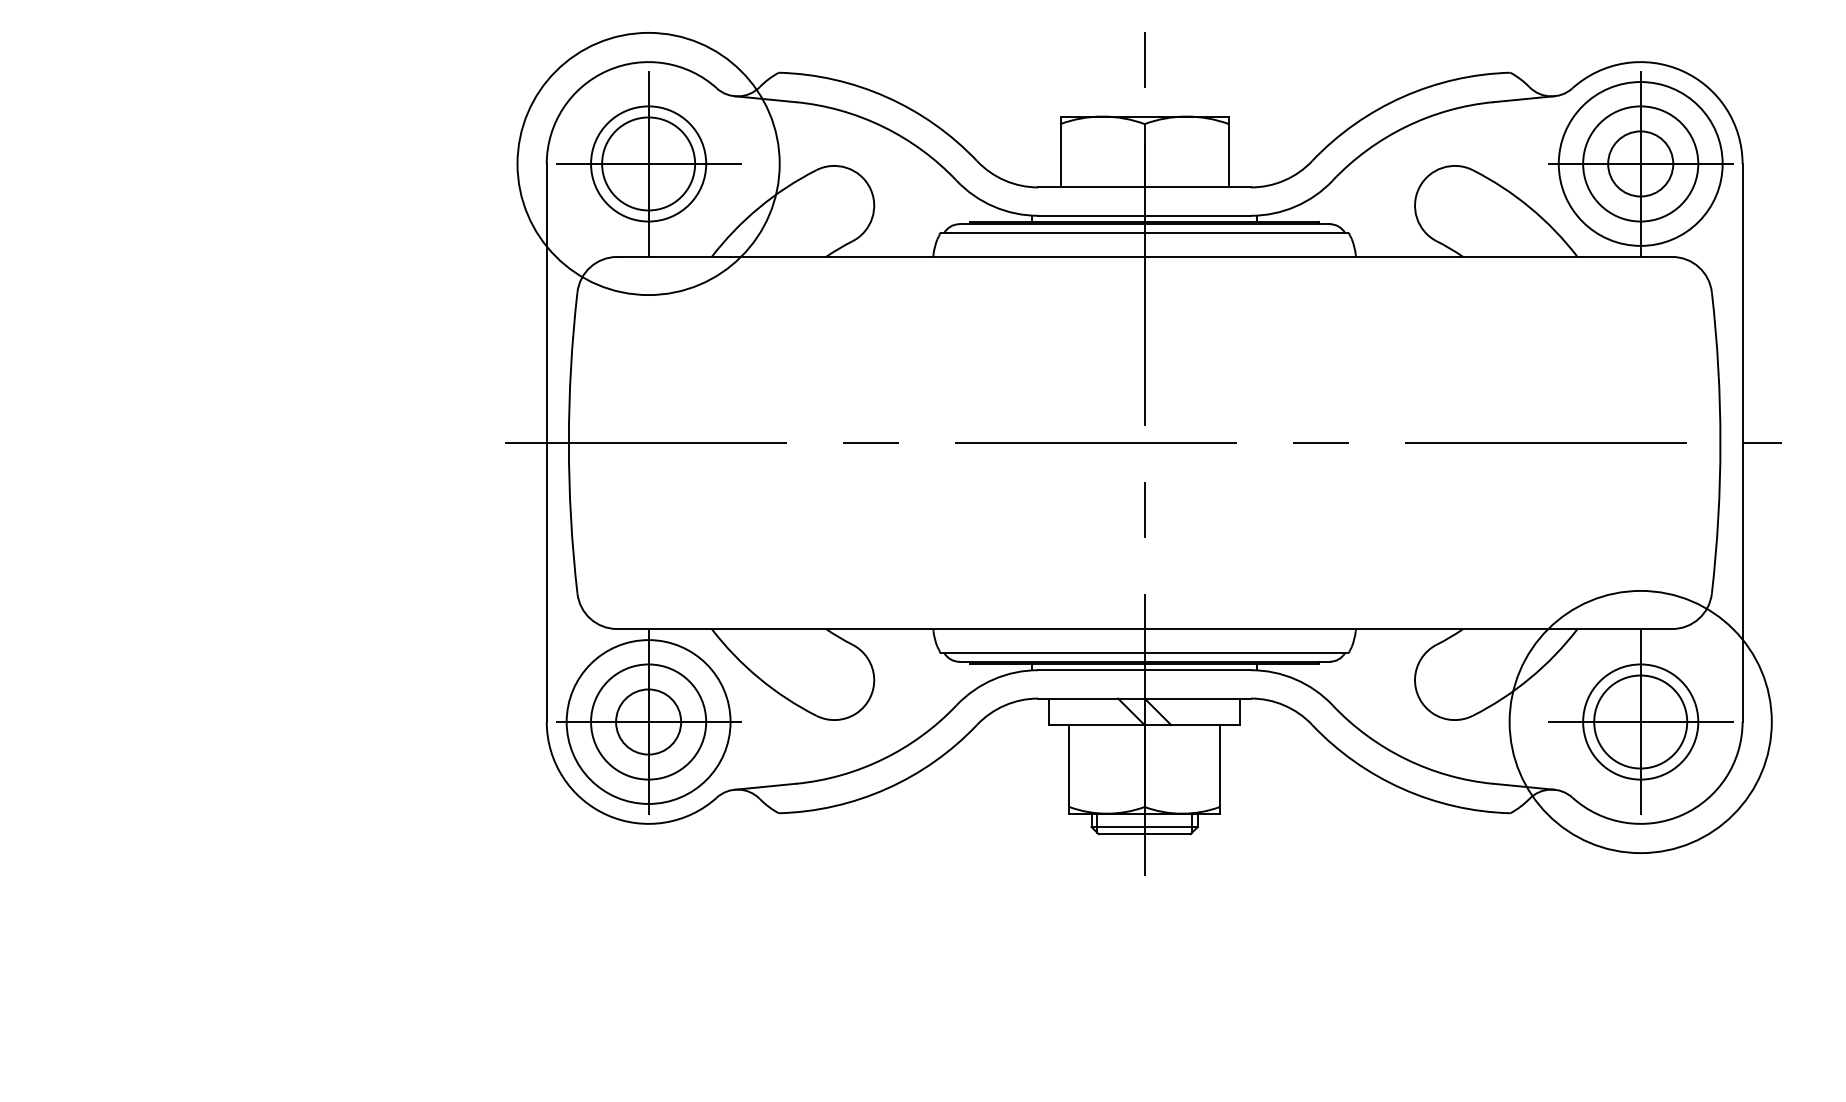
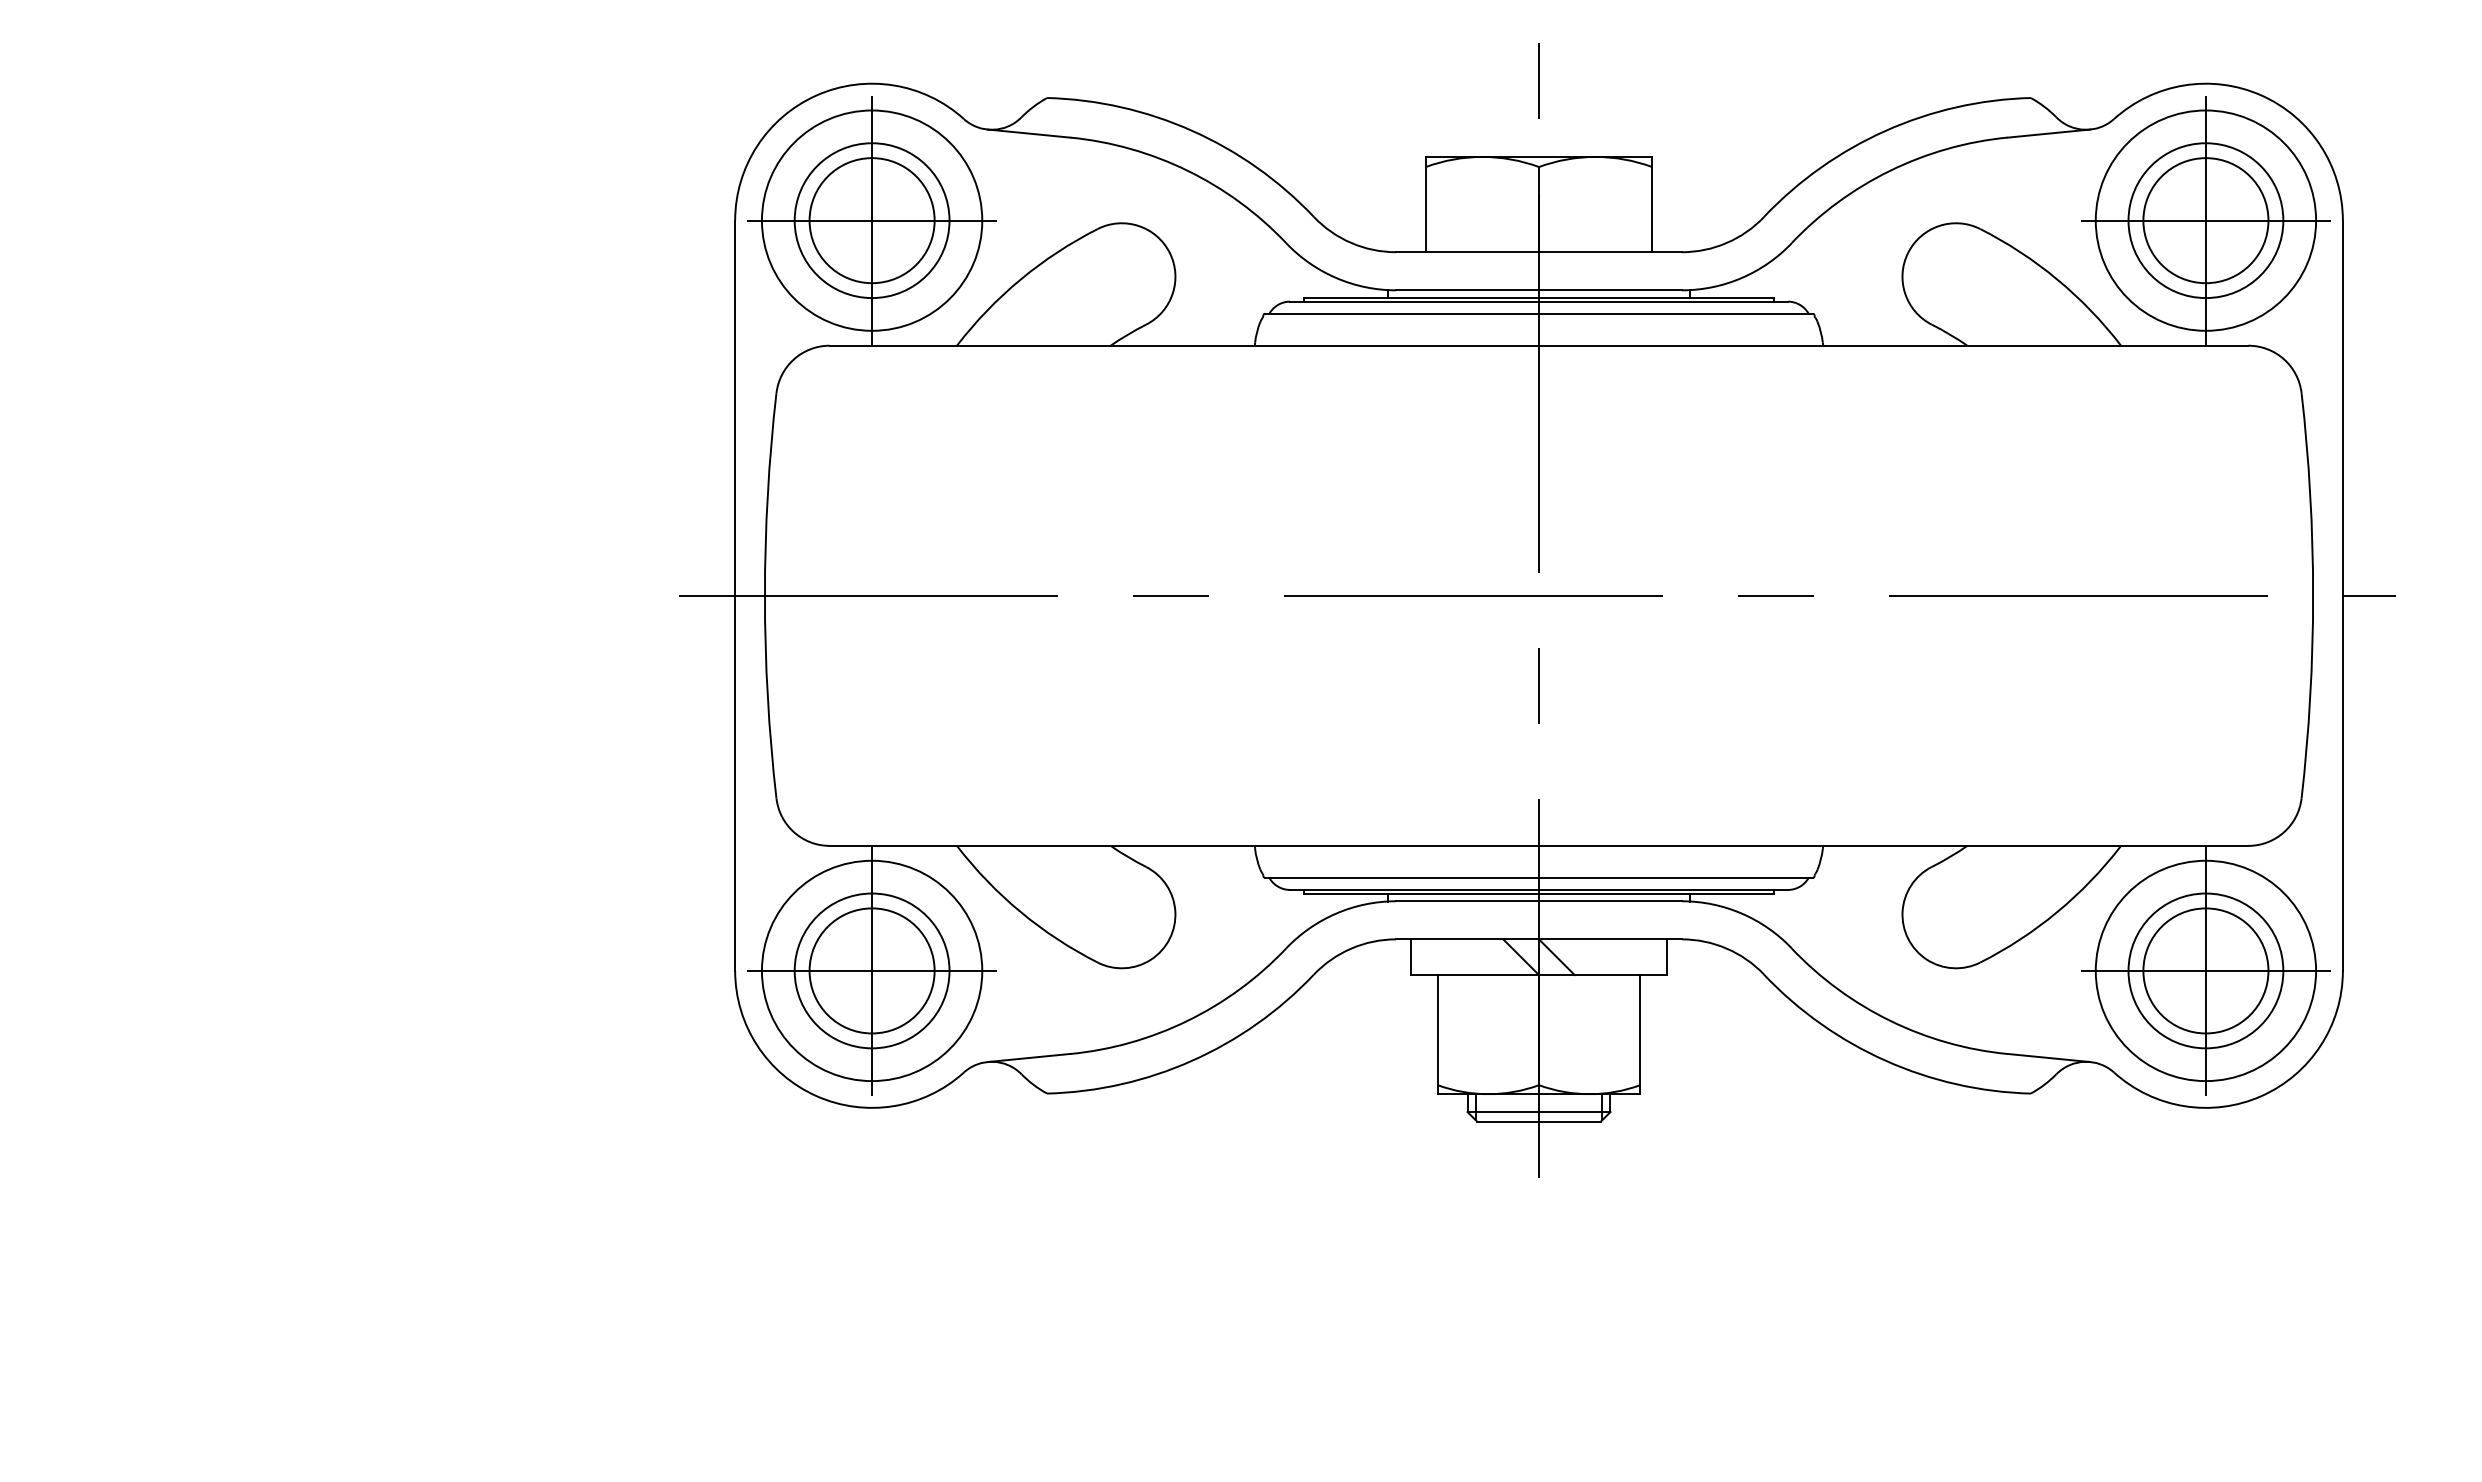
circle: (648, 163) -> (871, 220), size x0.62
circle: (1640, 163) -> (2205, 220), size x1.43
circle: (648, 721) -> (871, 970), size x1.43
circle: (1640, 721) -> (2205, 970), size x0.62

